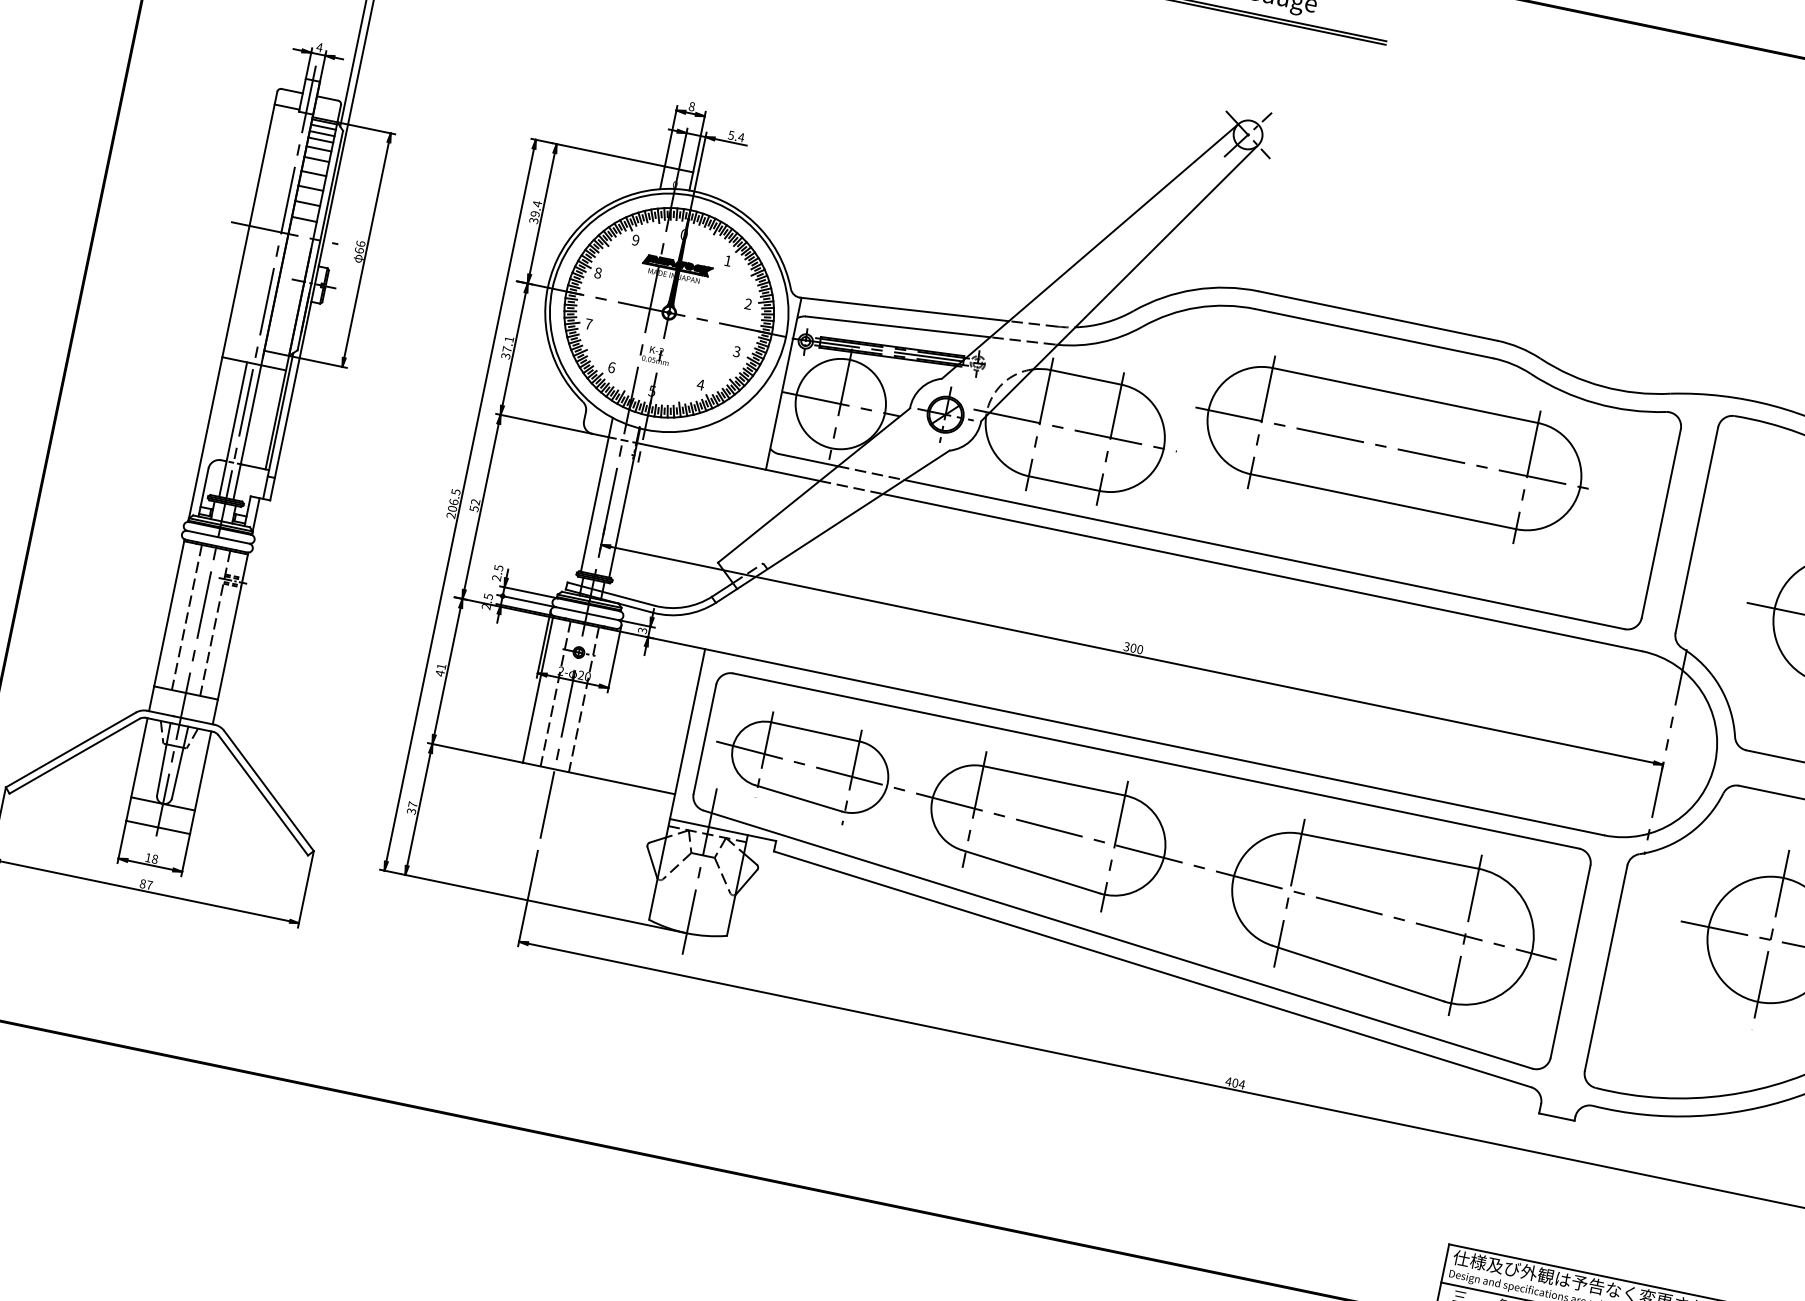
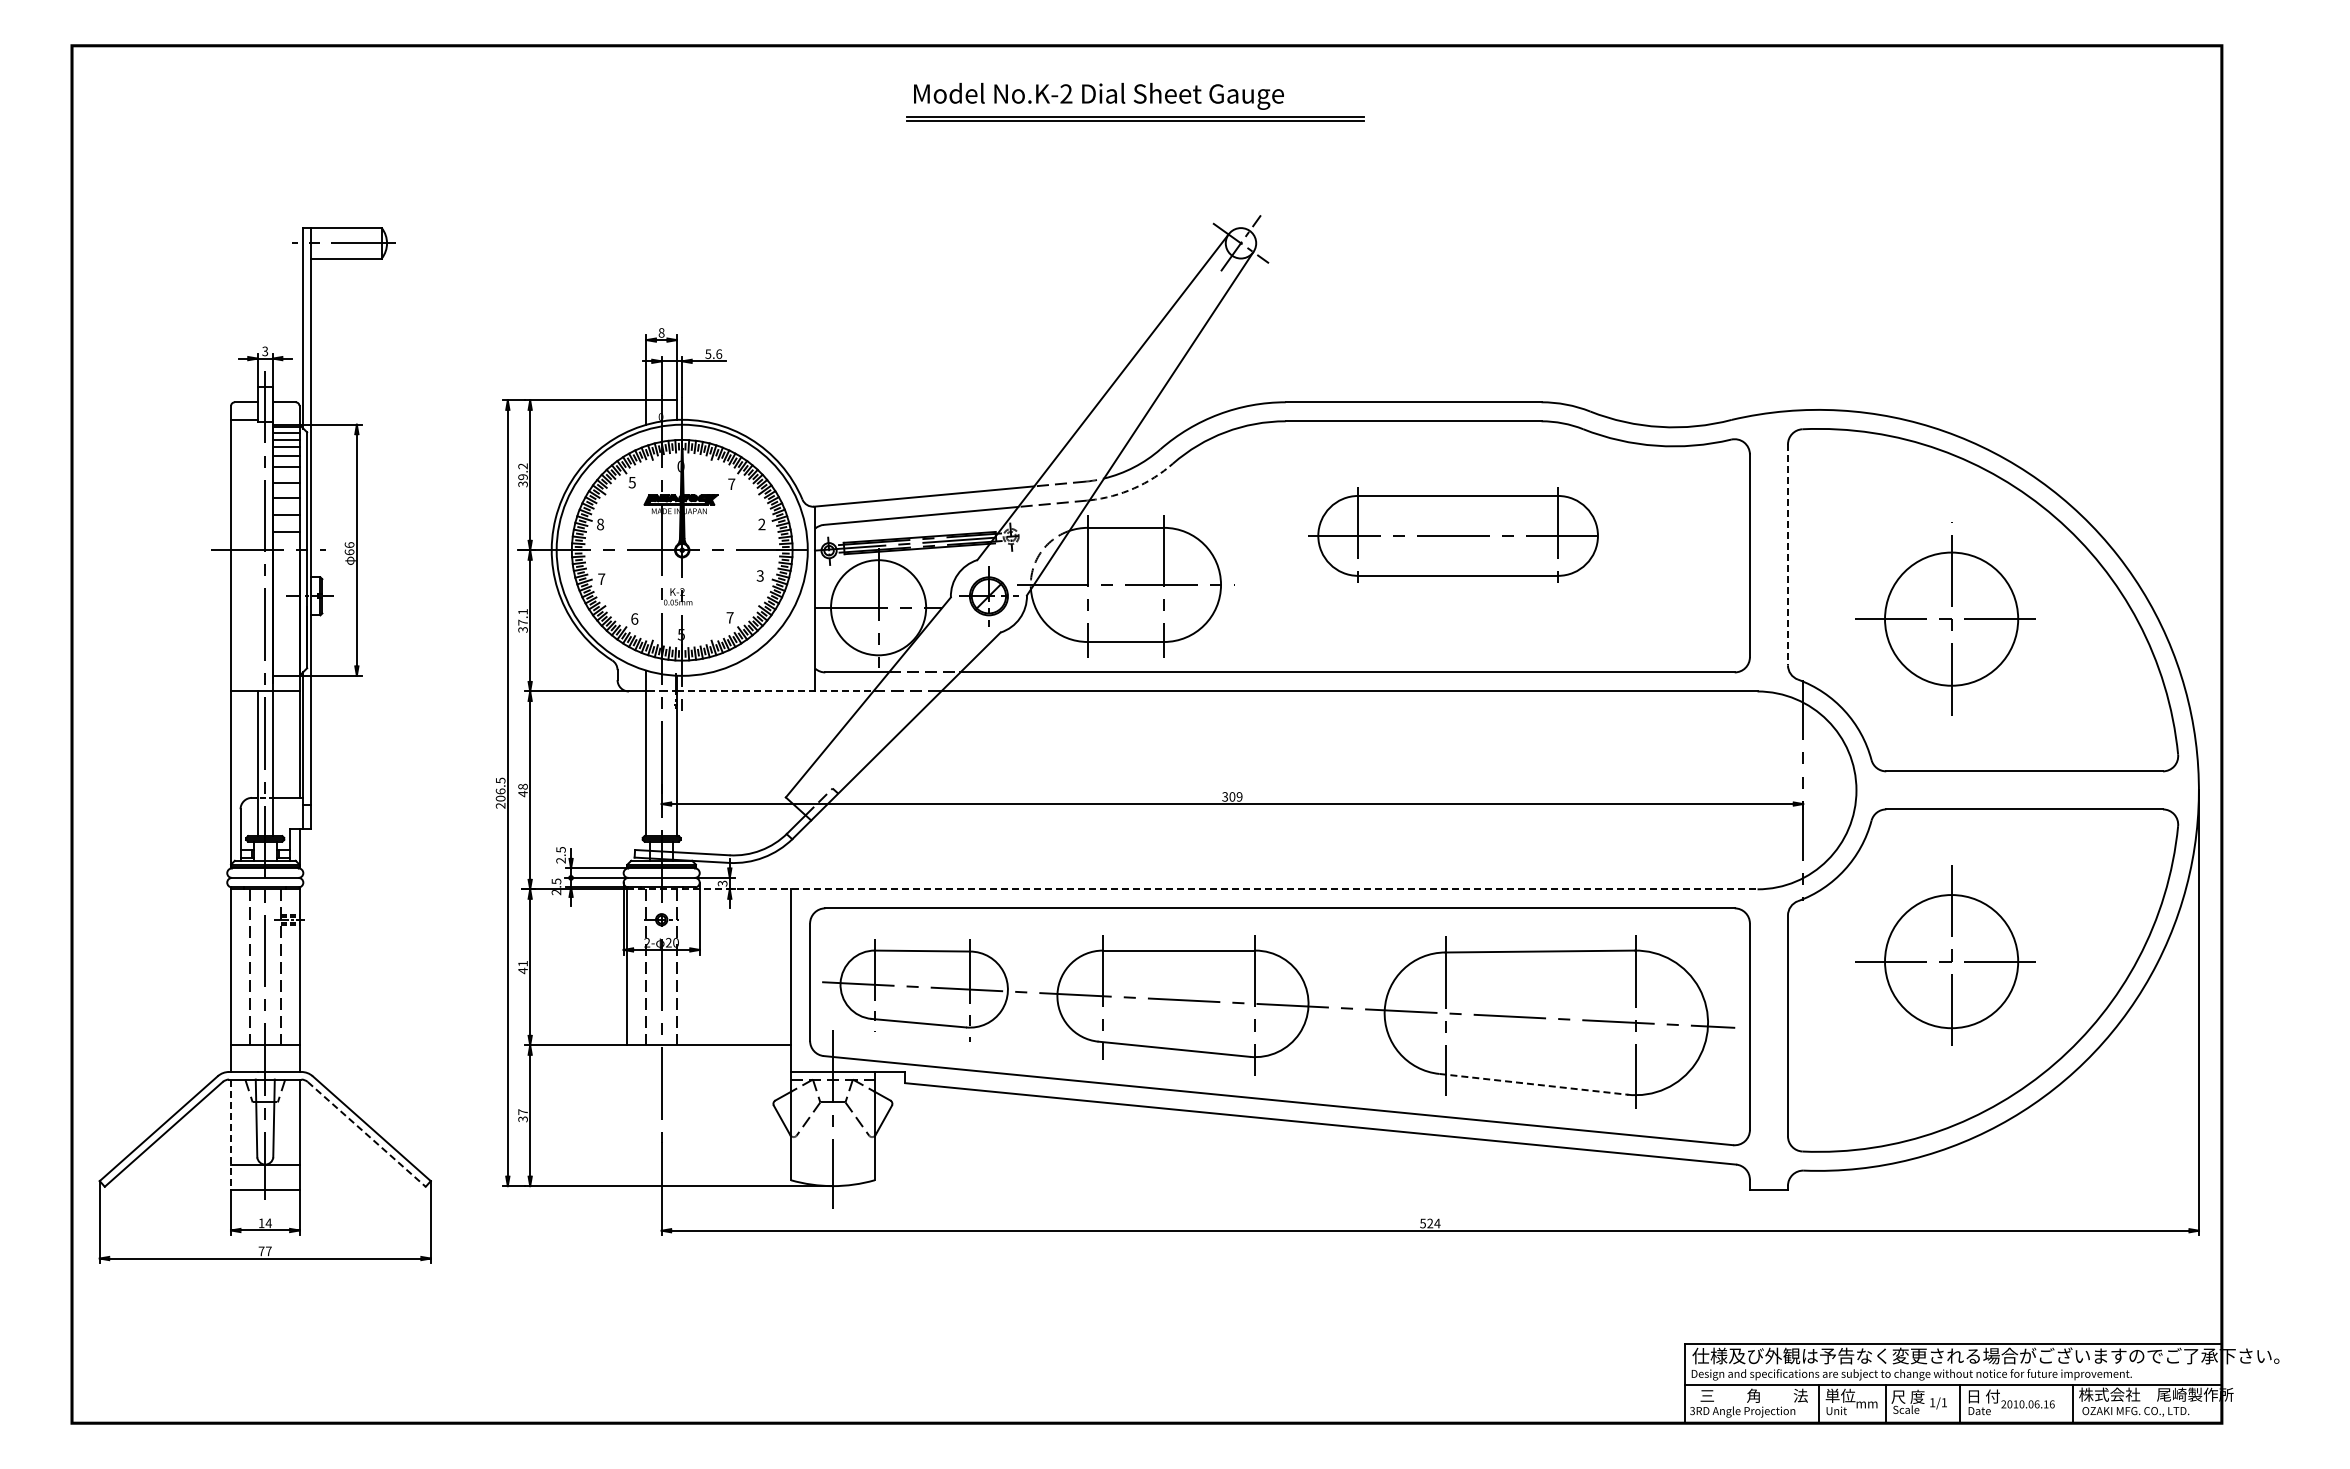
text: (319, 47) -> (265, 351), 4 -> 3
text: (741, 136) -> (719, 353), 5.4 -> 5.6
text: (536, 204) -> (522, 466), 39.4 -> 39.2
text: (635, 239) -> (631, 482), 9 -> 5
text: (727, 260) -> (731, 483), 1 -> 7
arc: (1101, 342) -> (1134, 488), solid -> dashed
text: (700, 384) -> (729, 617), 4 -> 7
part: (1392, 449) -> (1456, 536), size x0.7
line: (728, 462) -> (775, 691), solid -> dashed
text: (474, 505) -> (522, 790), 52 -> 48
line: (1696, 530) -> (1787, 555), solid -> dashed
text: (1140, 649) -> (1239, 796), 300 -> 309
line: (1079, 726) -> (1193, 889), solid -> dashed
line: (137, 770) -> (231, 1135), solid -> dashed
line: (263, 795) -> (366, 1134), solid -> dashed
text: (154, 859) -> (268, 1223), 18 -> 14
text: (142, 884) -> (261, 1251), 87 -> 77
line: (1359, 973) -> (1534, 1084), solid -> dashed
text: (1231, 1082) -> (1426, 1223), 404 -> 524

